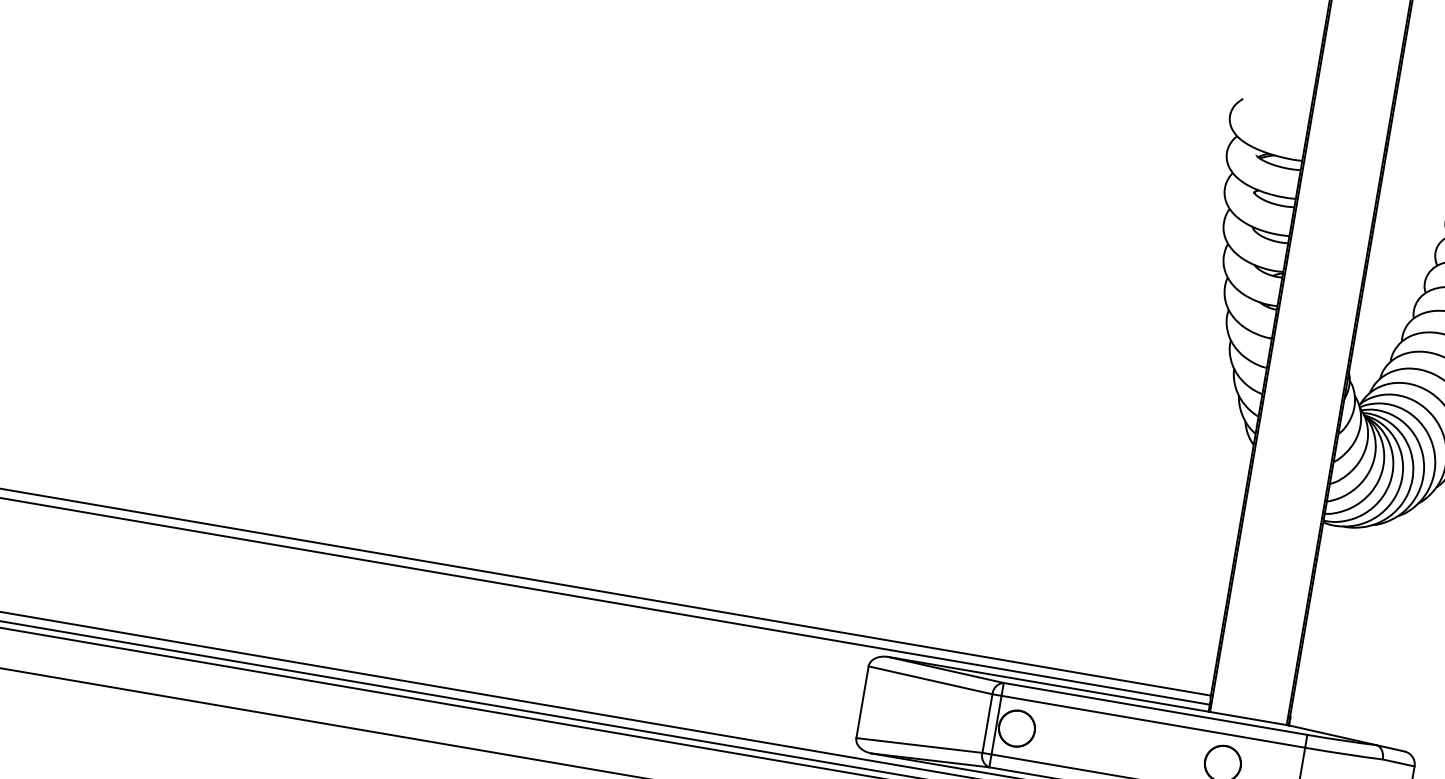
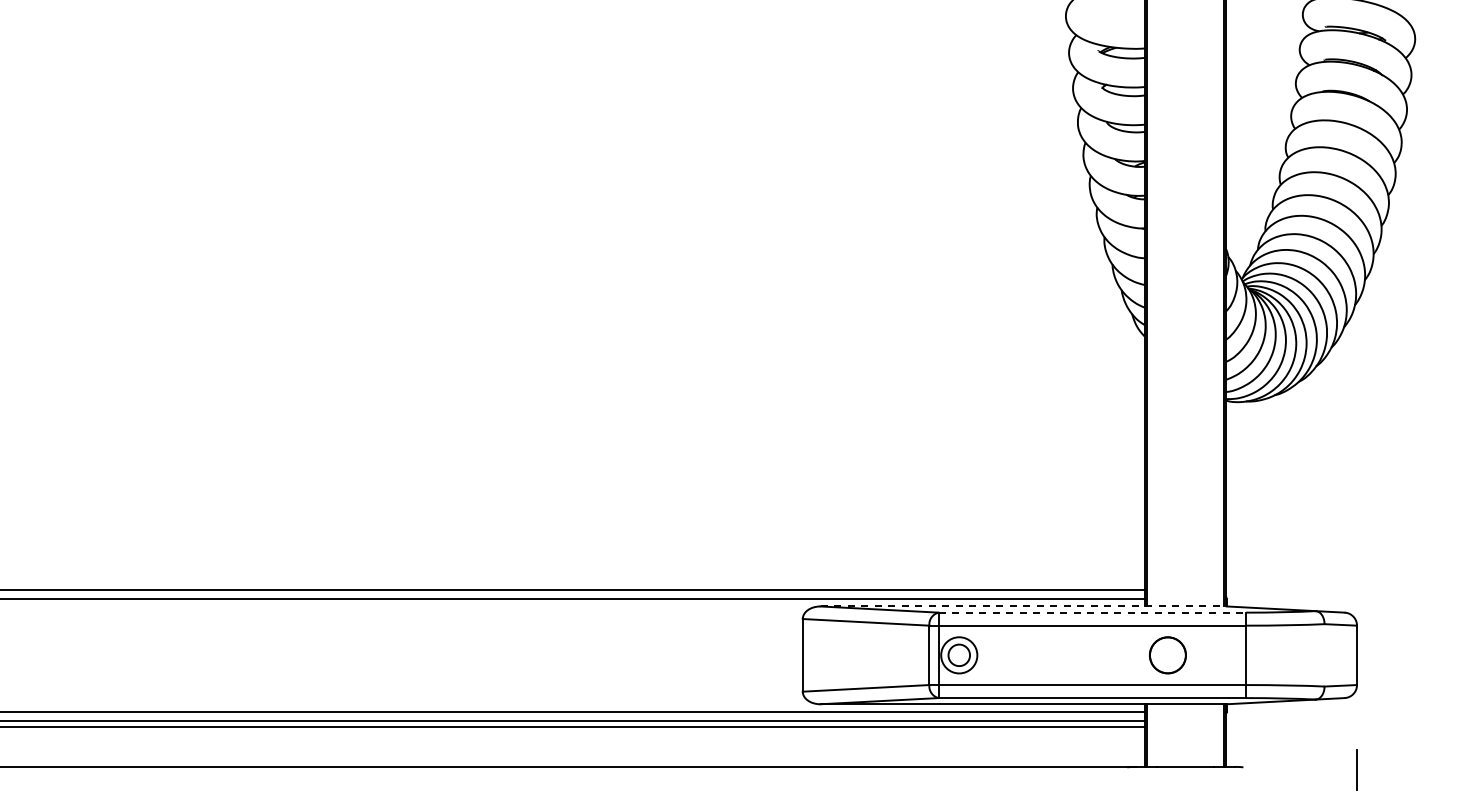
line: (1089, 691) -> (1024, 606), solid -> dashed
line: (1155, 708) -> (1092, 612), solid -> dashed
circle: (1017, 728) -> (959, 655), size x0.6

